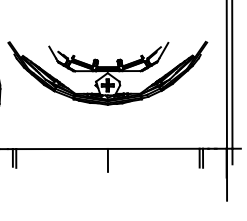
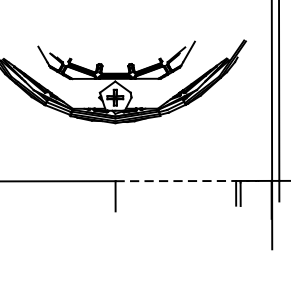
line: (153, 148) -> (175, 180), solid -> dashed

